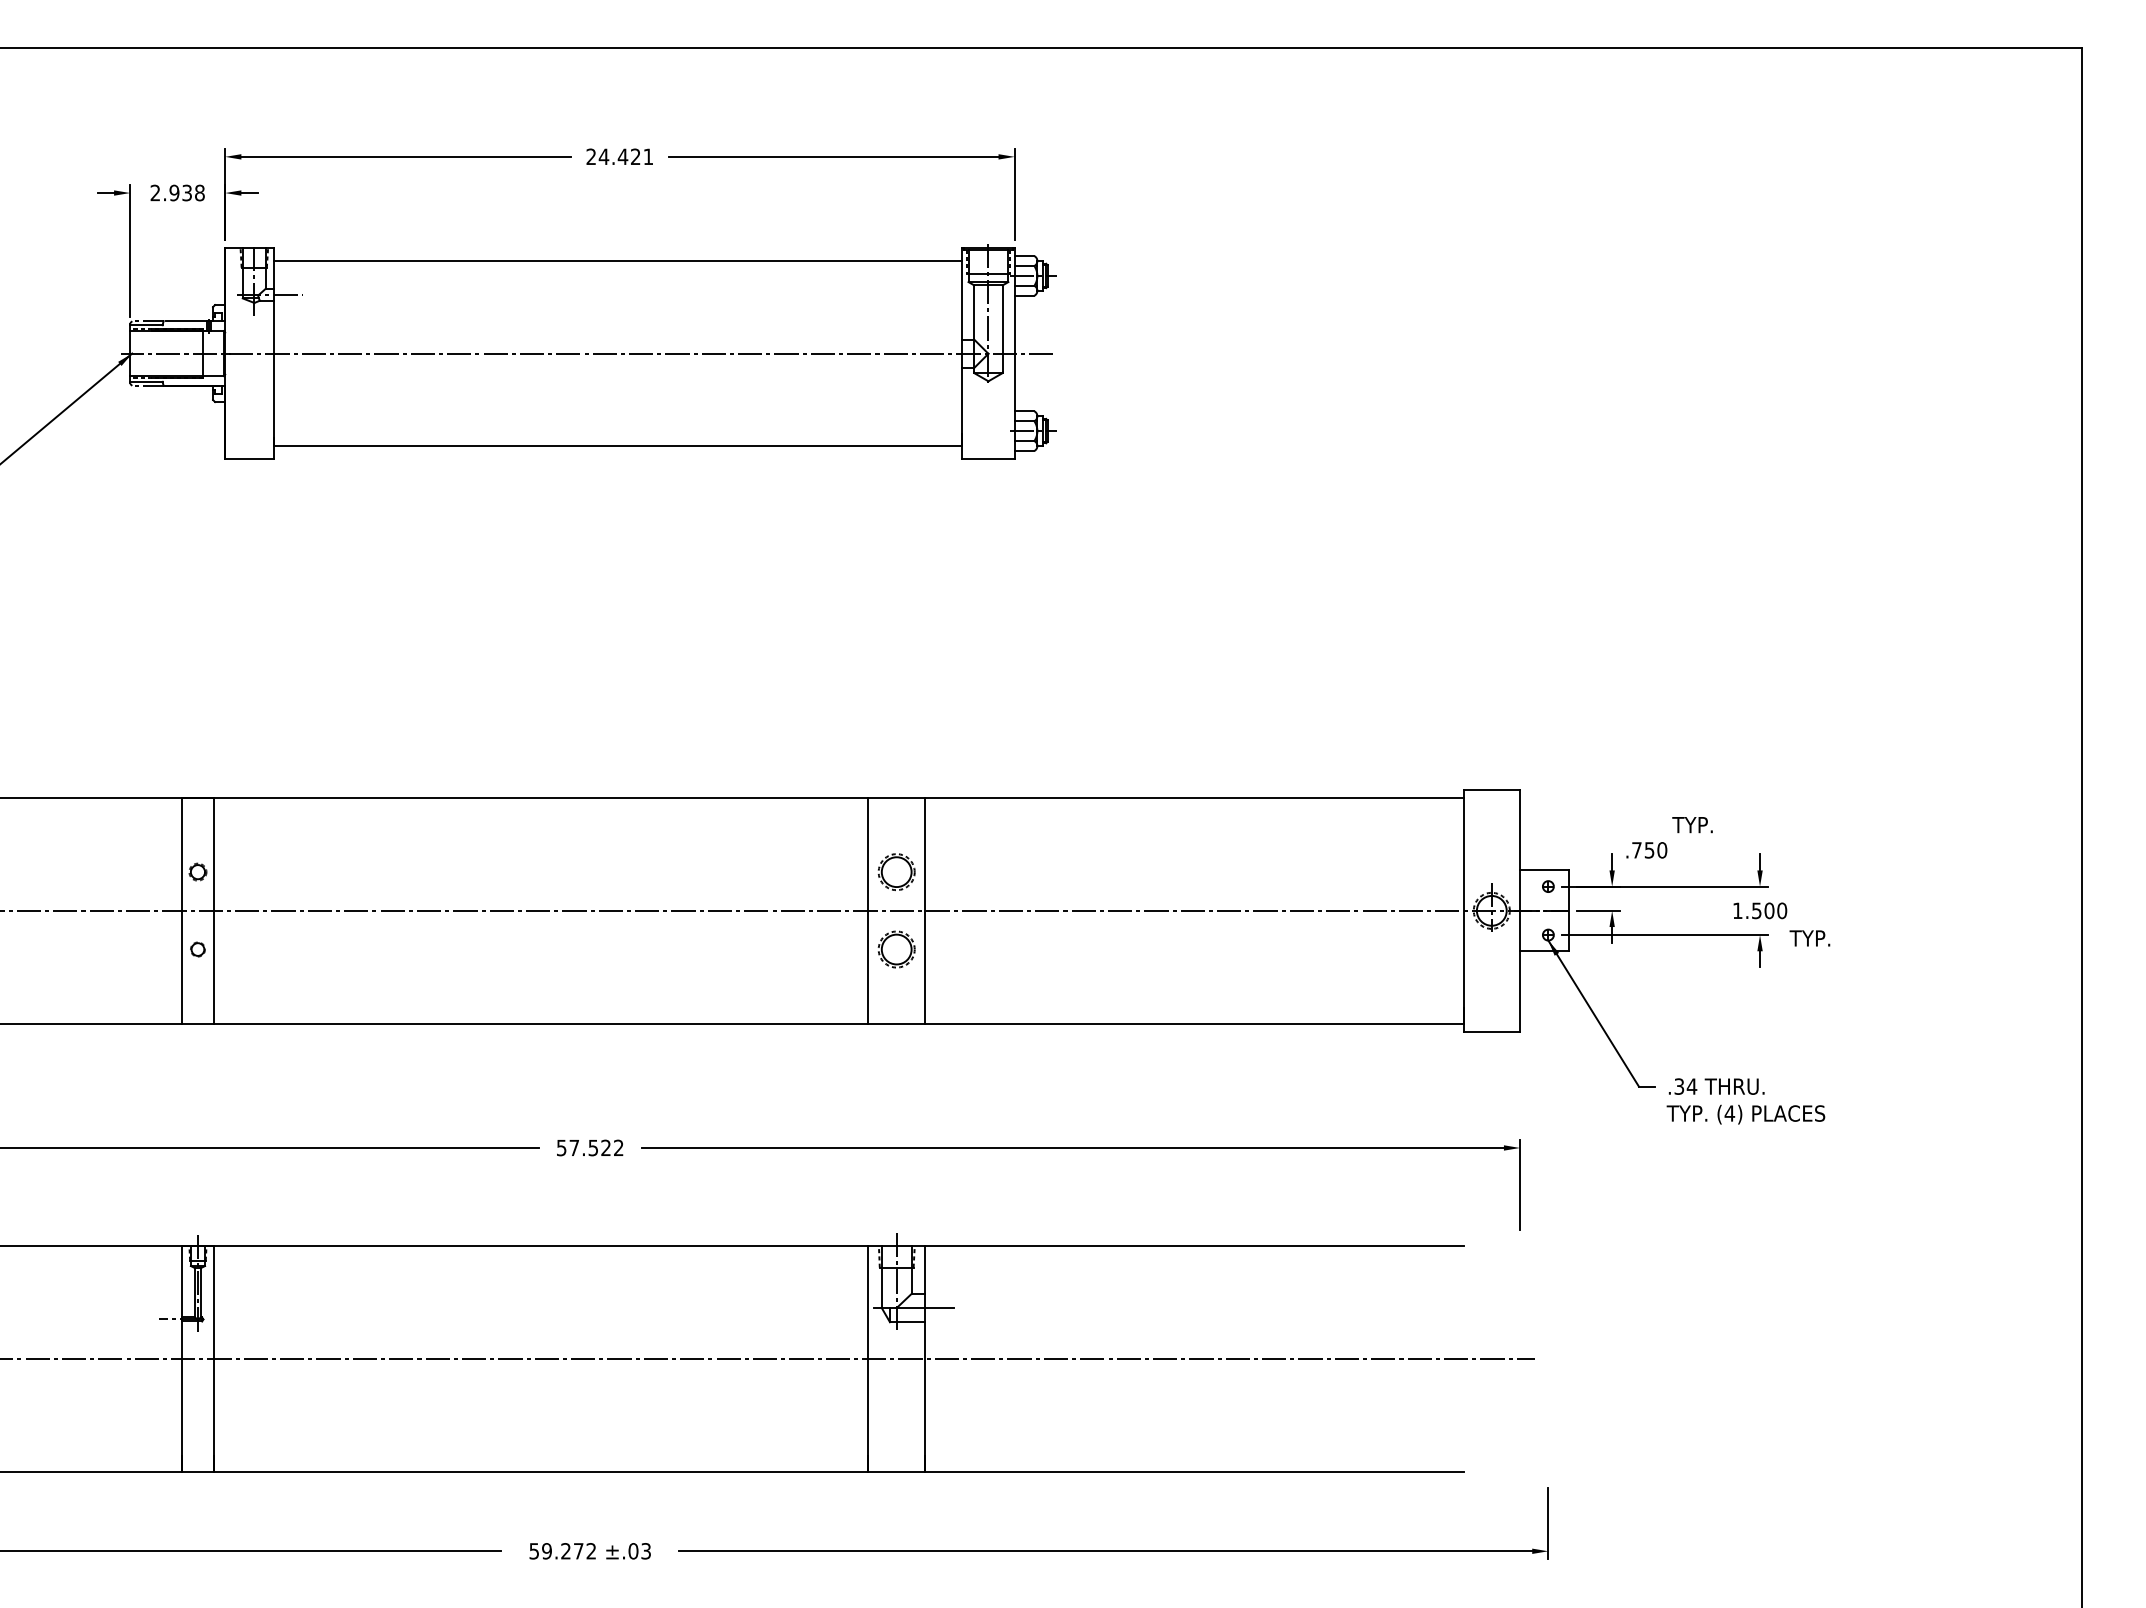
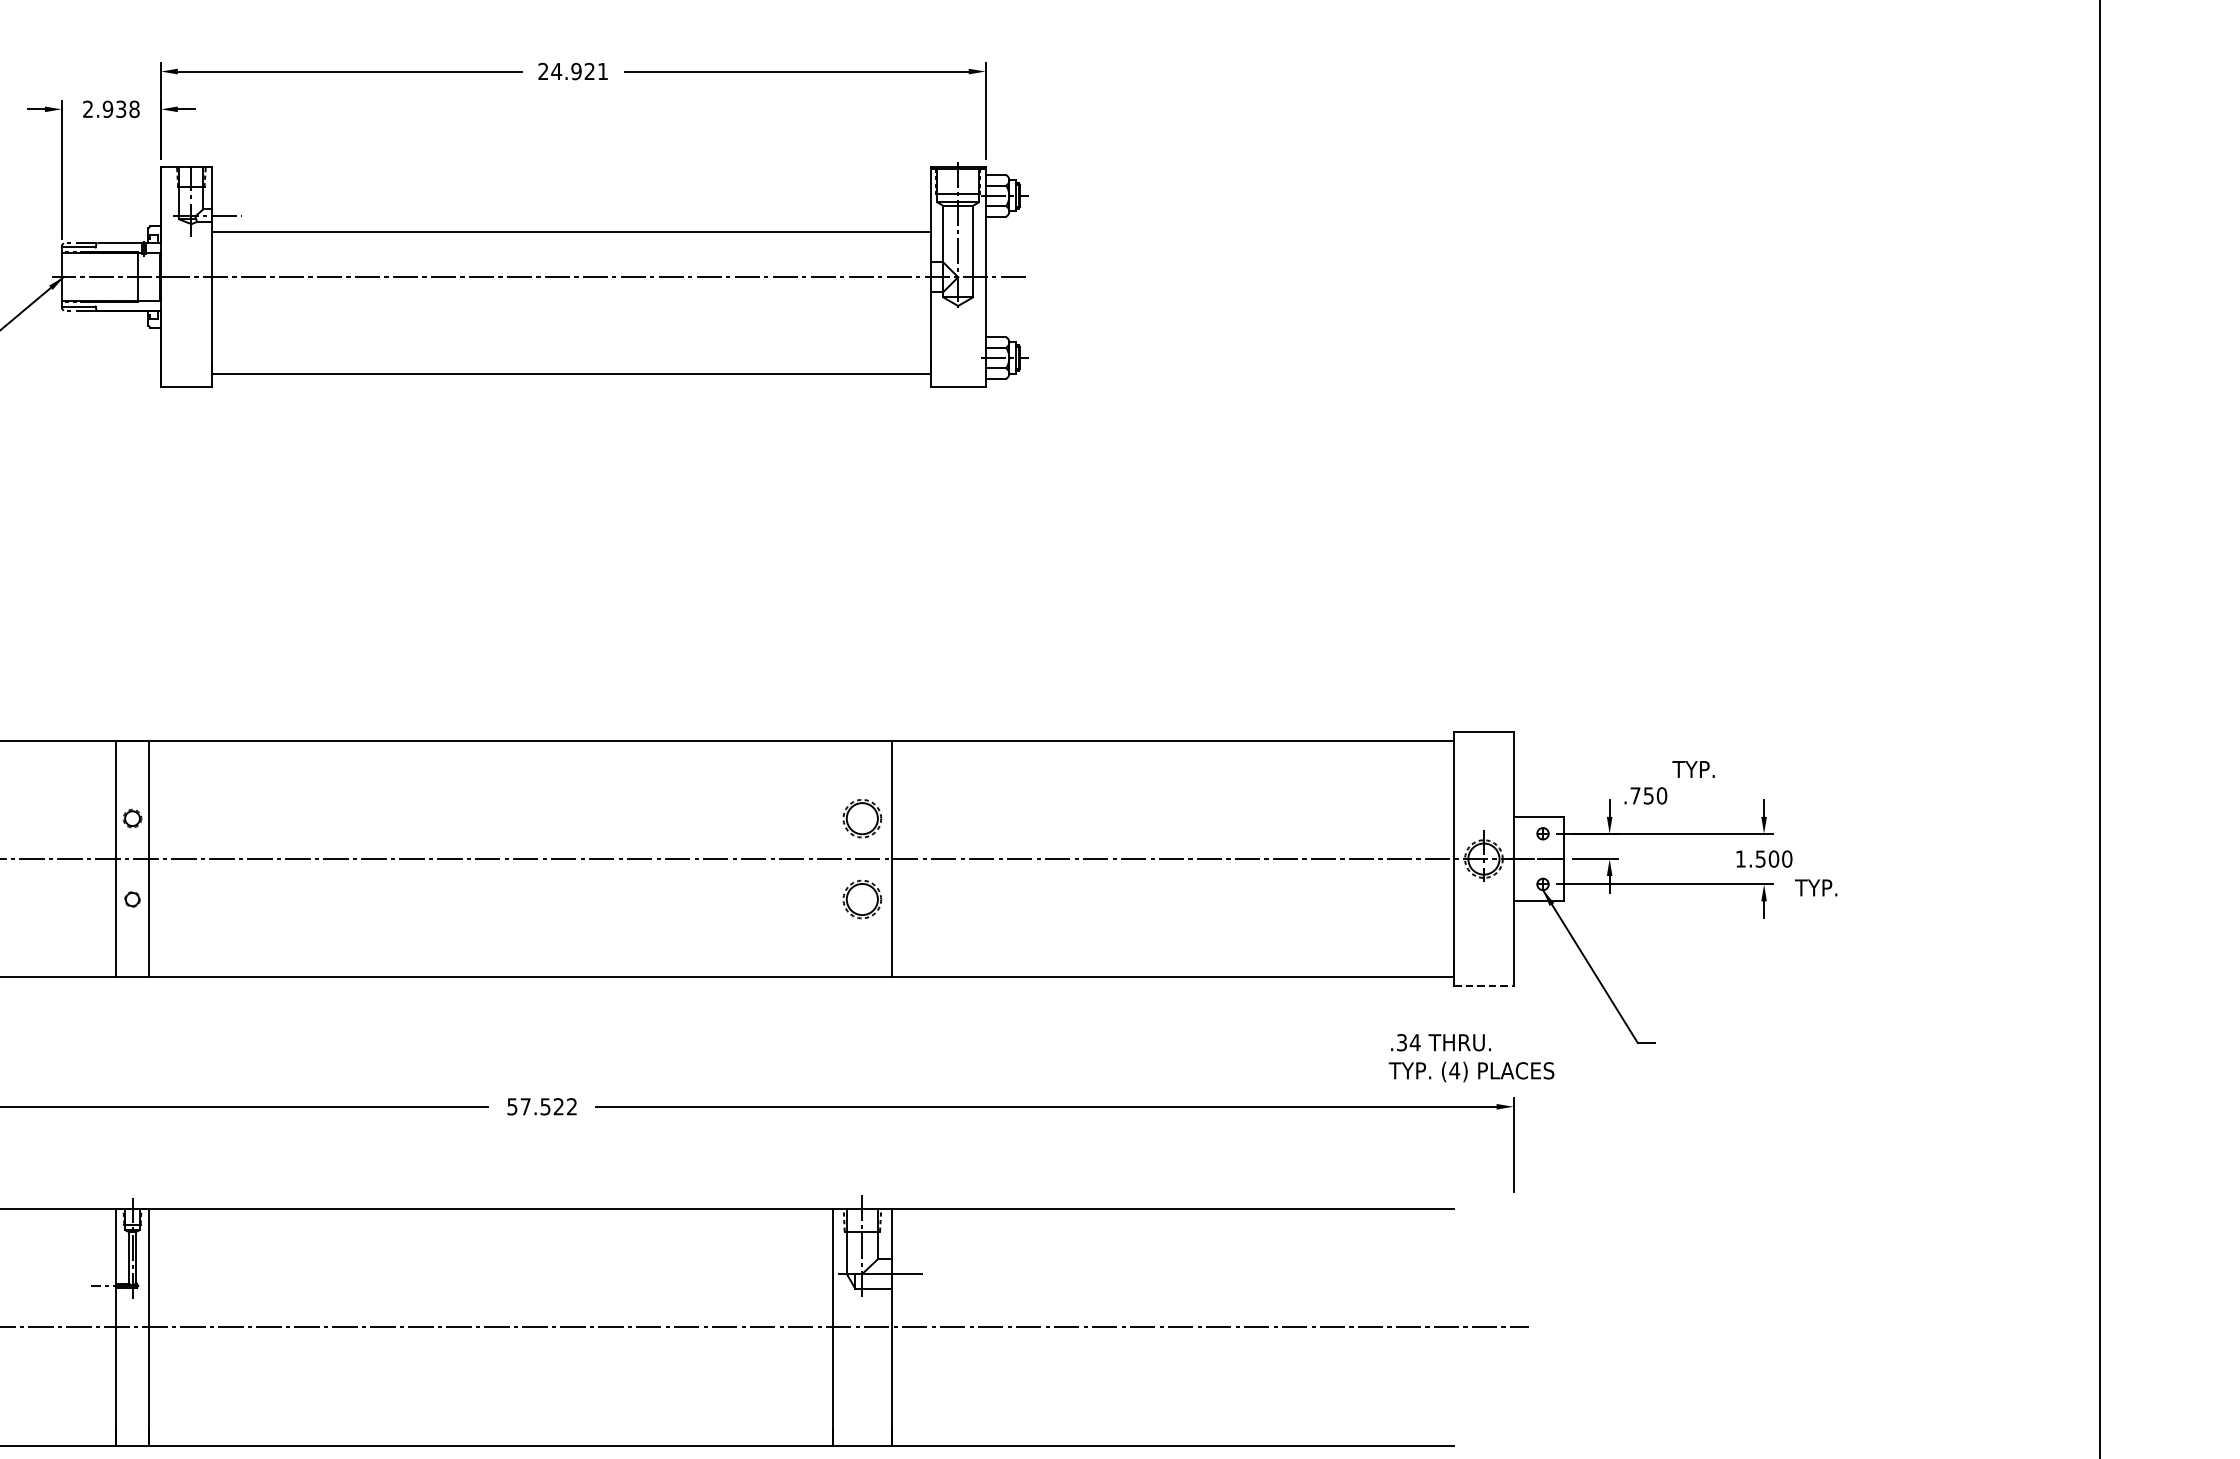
text: (622, 156) -> (575, 71), 24.421 -> 24.921
line: (617, 260) -> (570, 232), moved
line: (868, 910) -> (832, 858), removed
line: (1492, 1032) -> (1484, 986), solid -> dashed
text: (1745, 1101) -> (1471, 1058), moved

